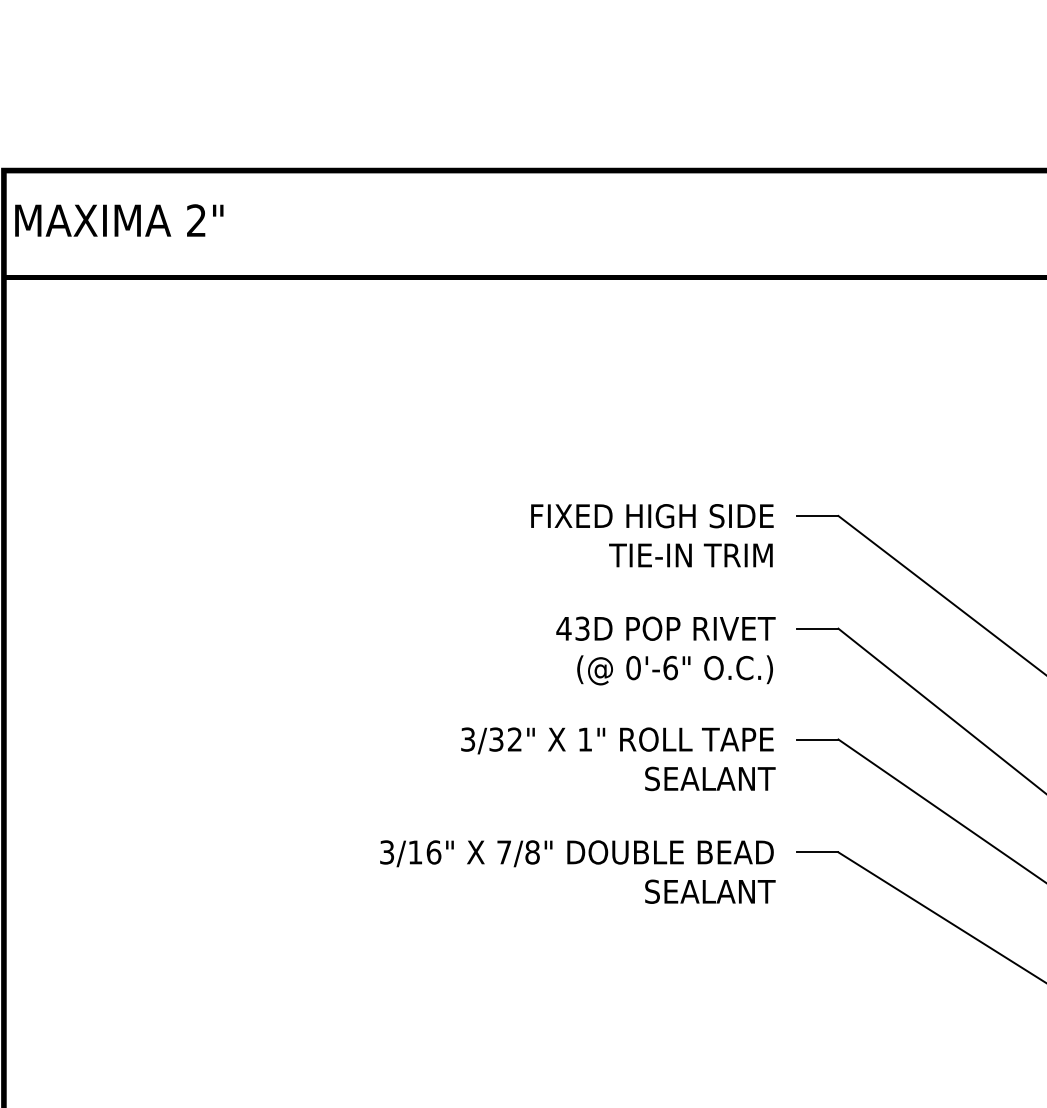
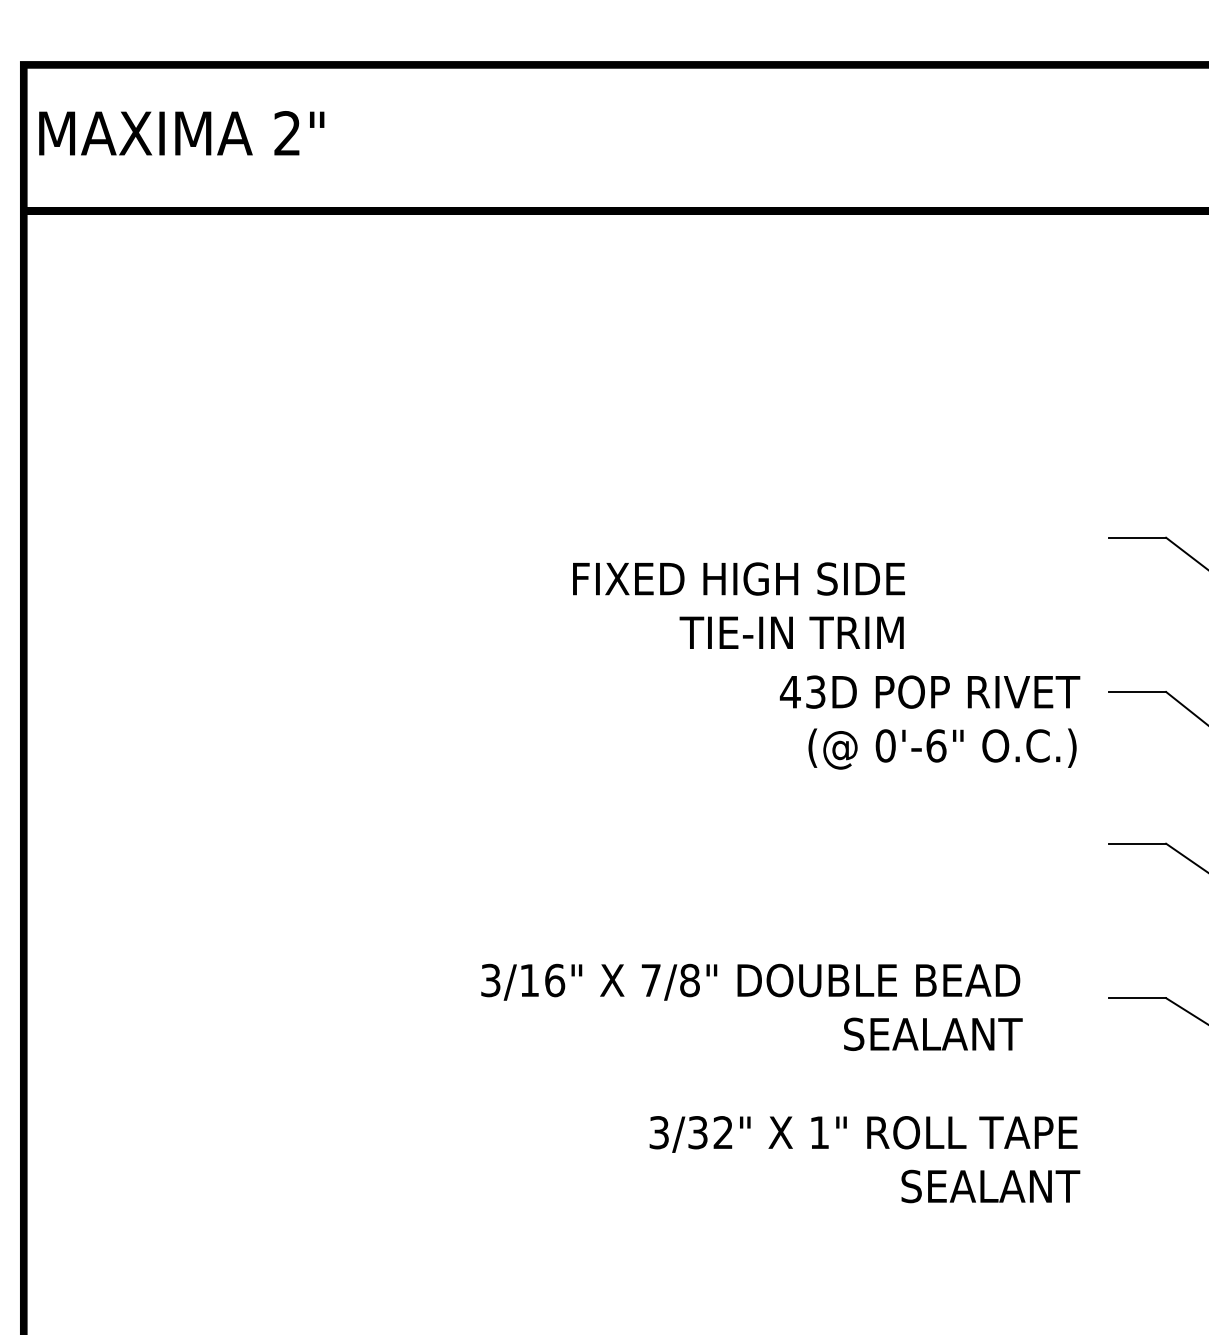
text: (652, 535) -> (739, 605), moved
text: (618, 759) -> (865, 1159), moved
text: (577, 871) -> (751, 1006), moved

